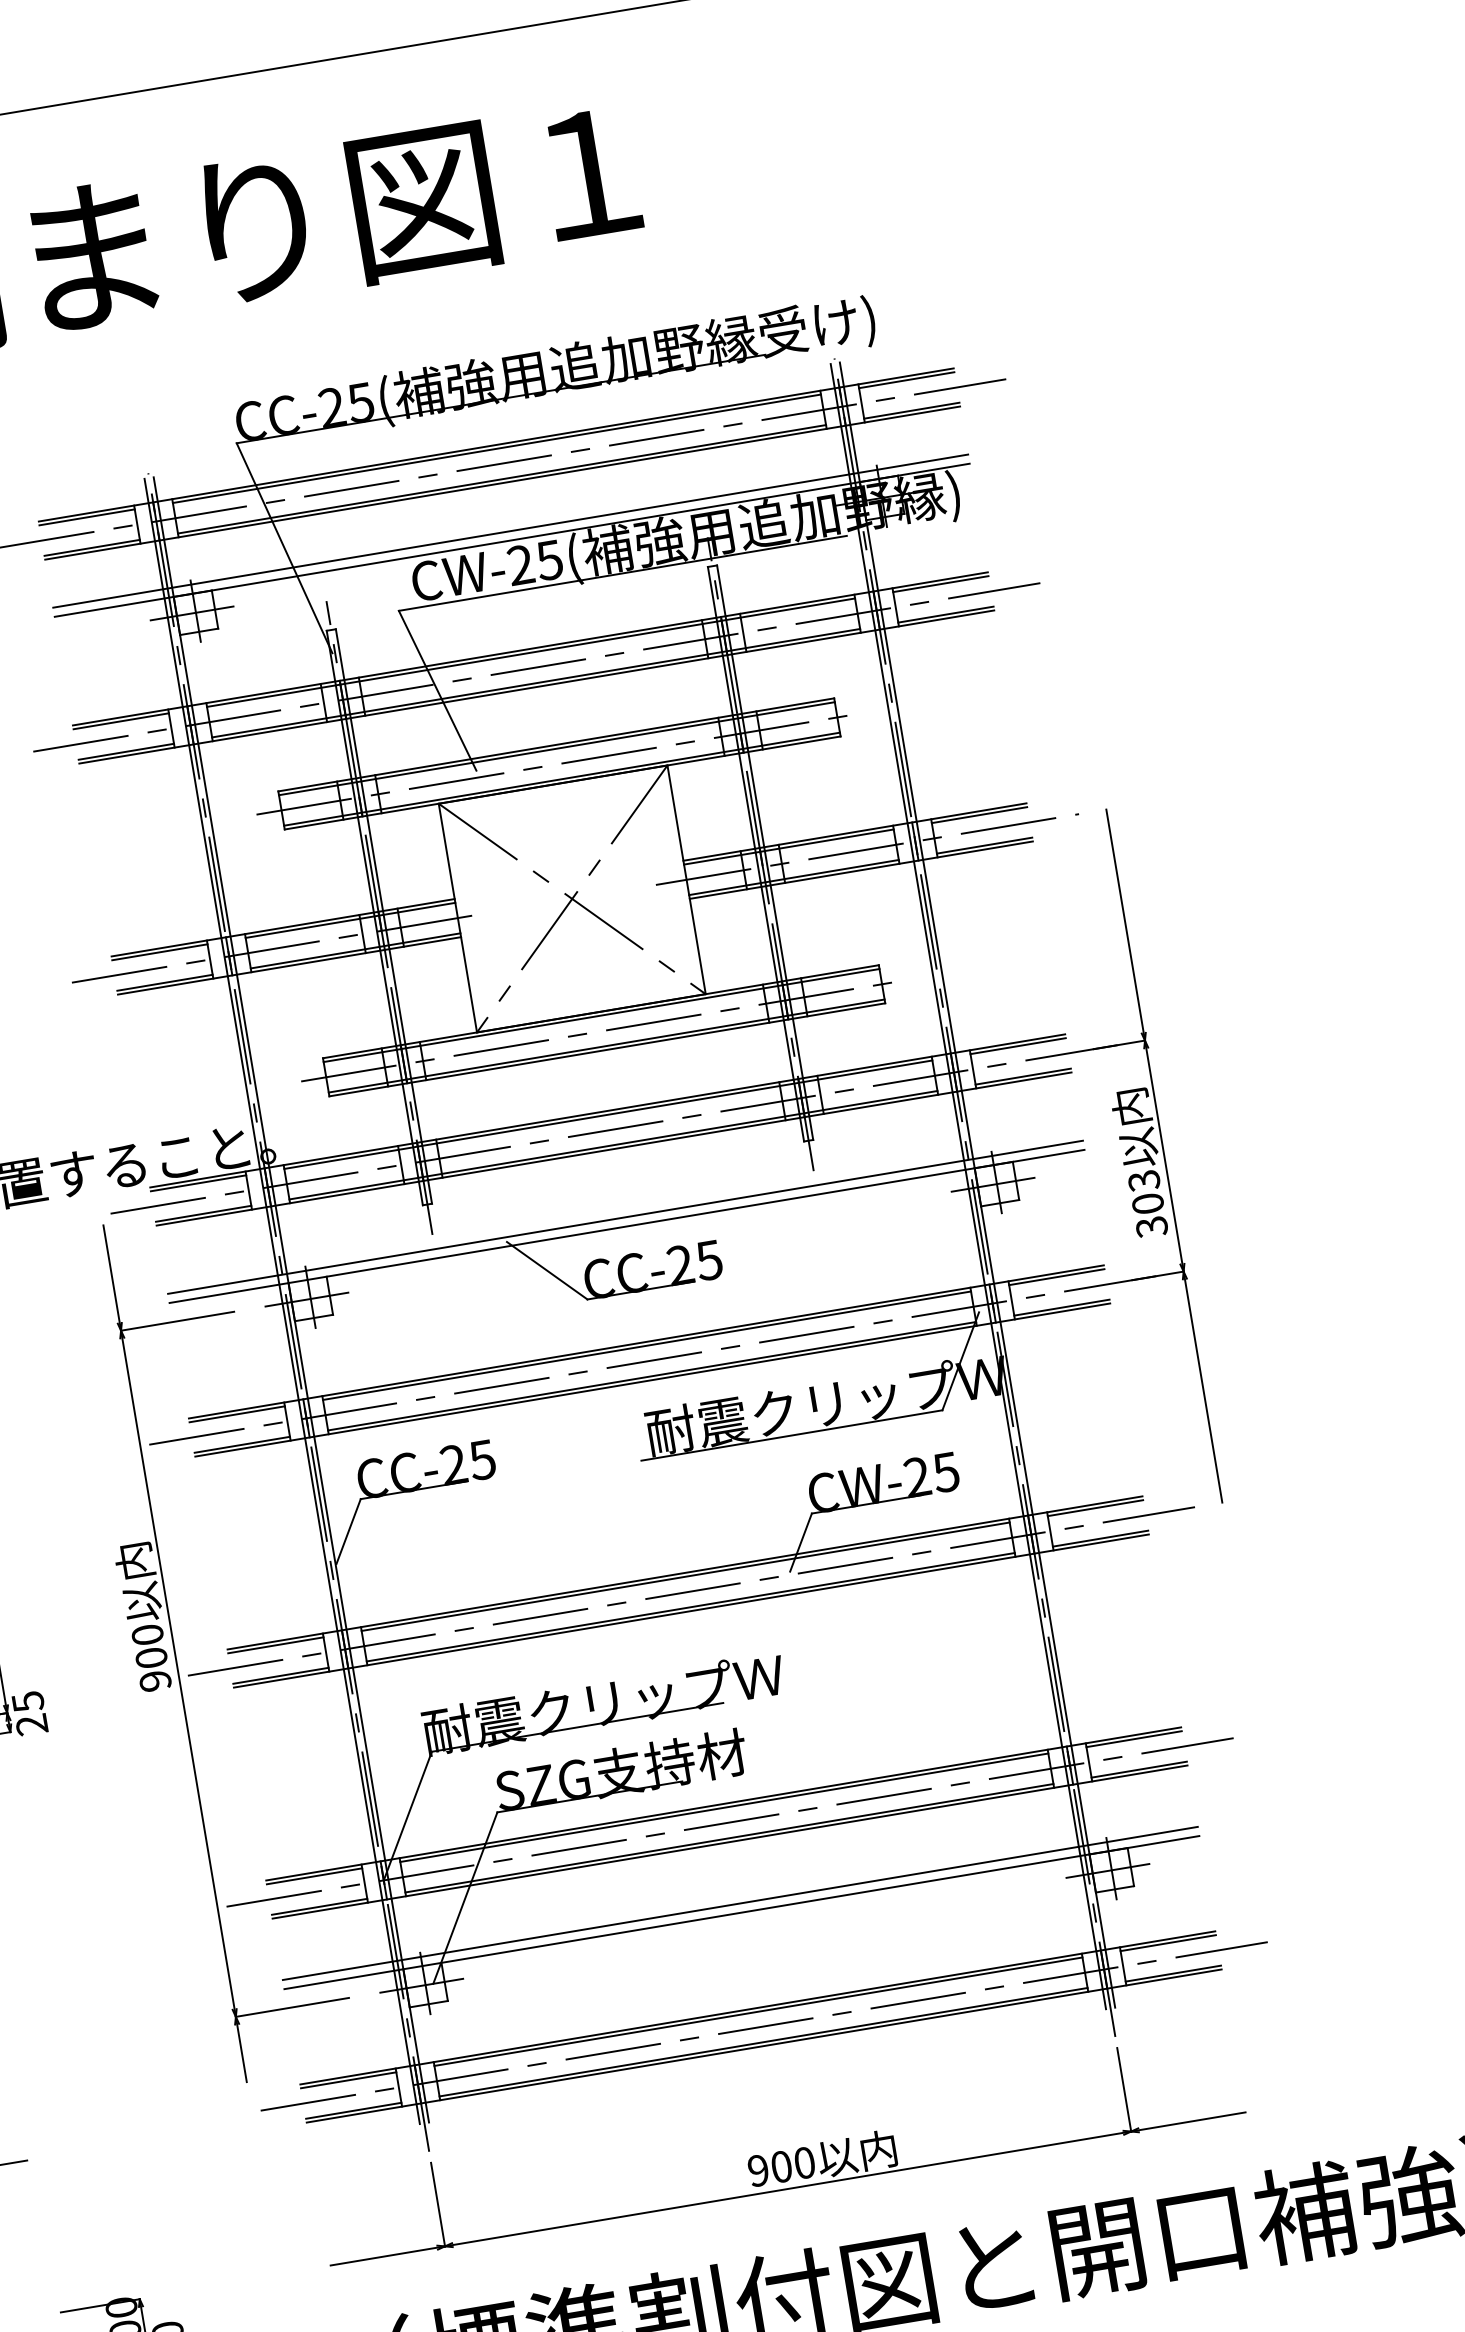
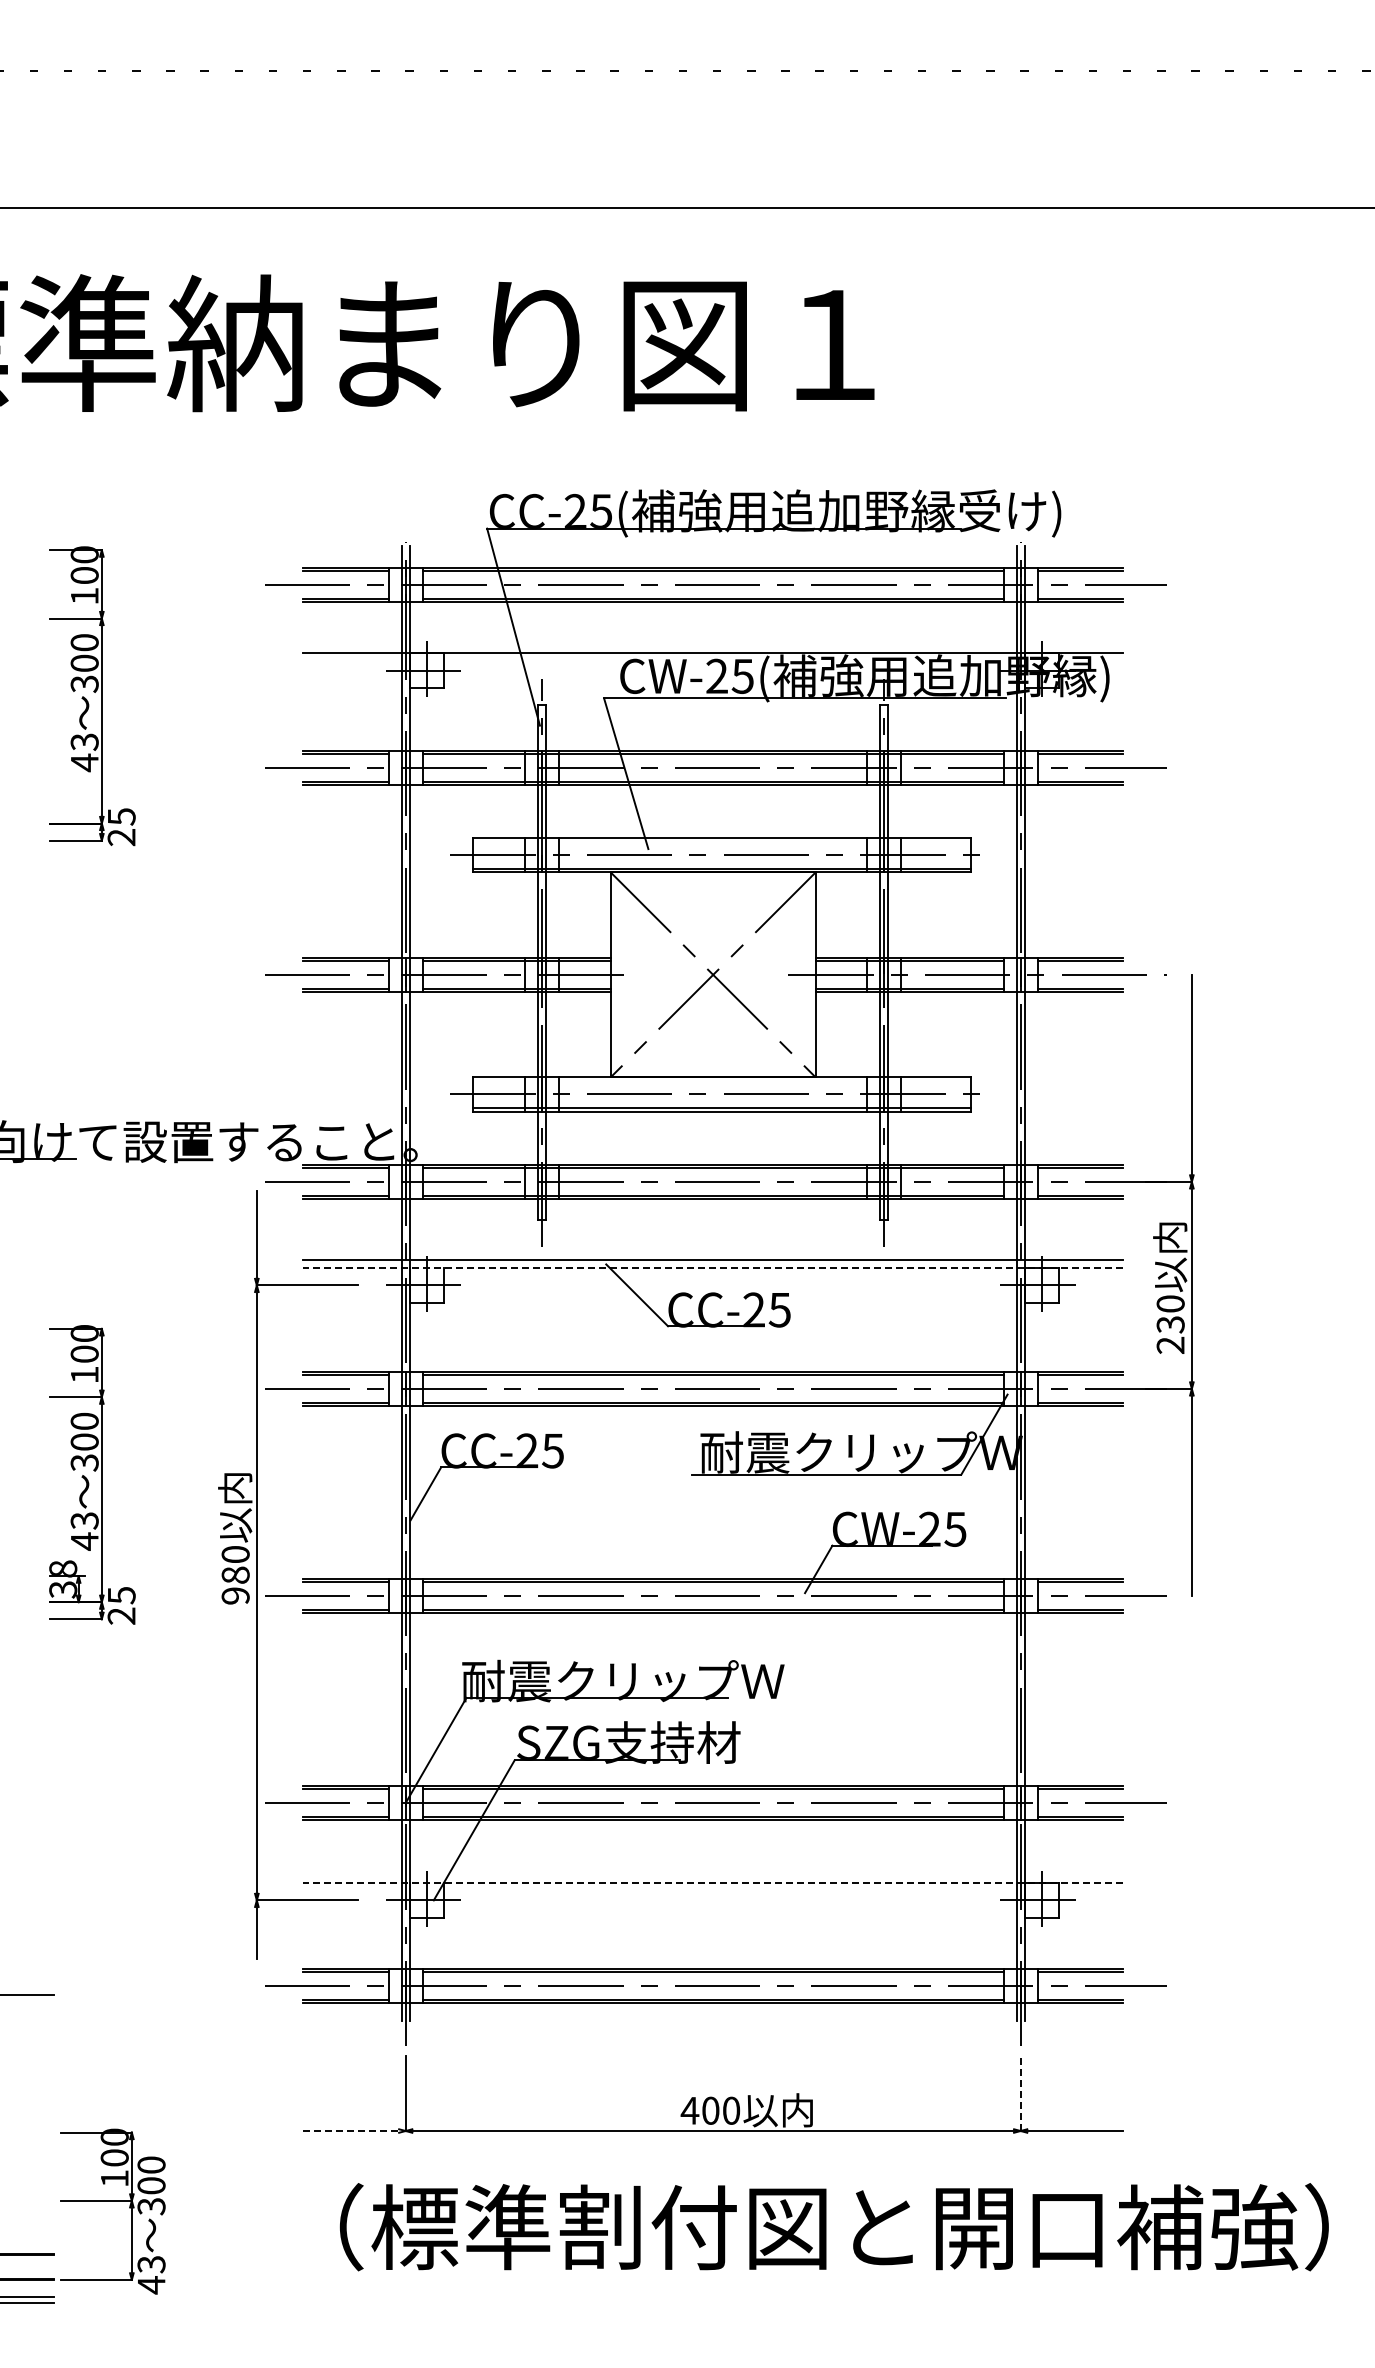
line: (511, 531) -> (713, 645), removed
line: (556, 748) -> (721, 841), removed
line: (601, 1015) -> (721, 1080), removed
text: (1147, 1203) -> (1170, 1324), 303 -> 230
line: (627, 1226) -> (713, 1268), solid -> dashed
text: (151, 1657) -> (235, 1574), 900 -> 980
line: (740, 1903) -> (713, 1875), removed
line: (742, 1912) -> (713, 1883), solid -> dashed
line: (1123, 2089) -> (1020, 2093), solid -> dashed
text: (757, 2170) -> (689, 2110), 900 -> 400
line: (387, 2256) -> (354, 2131), solid -> dashed

